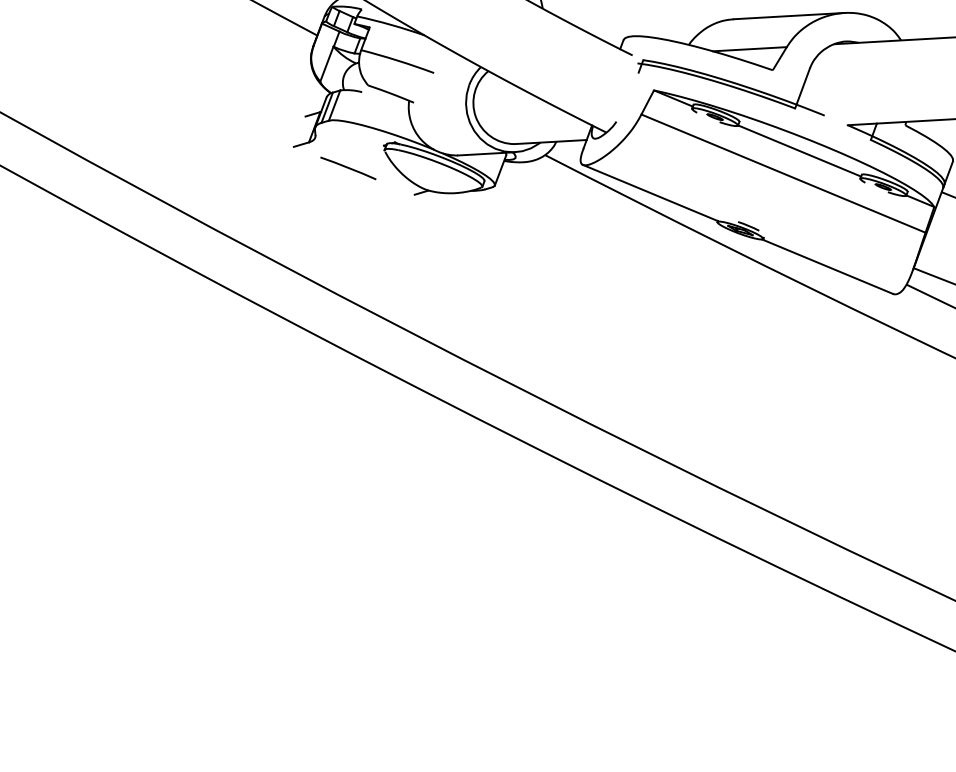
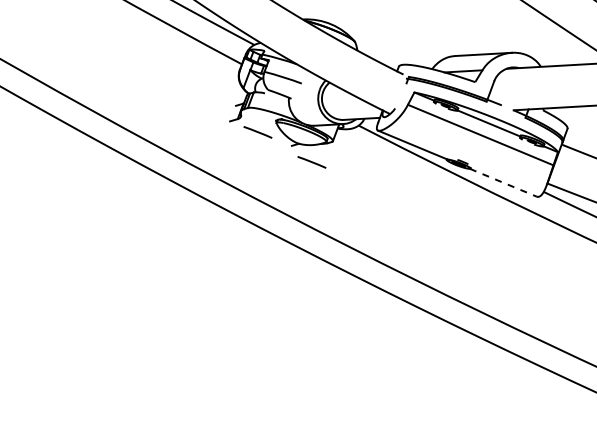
line: (452, 227) -> (311, 162), added
line: (827, 266) -> (503, 182), solid -> dashed

